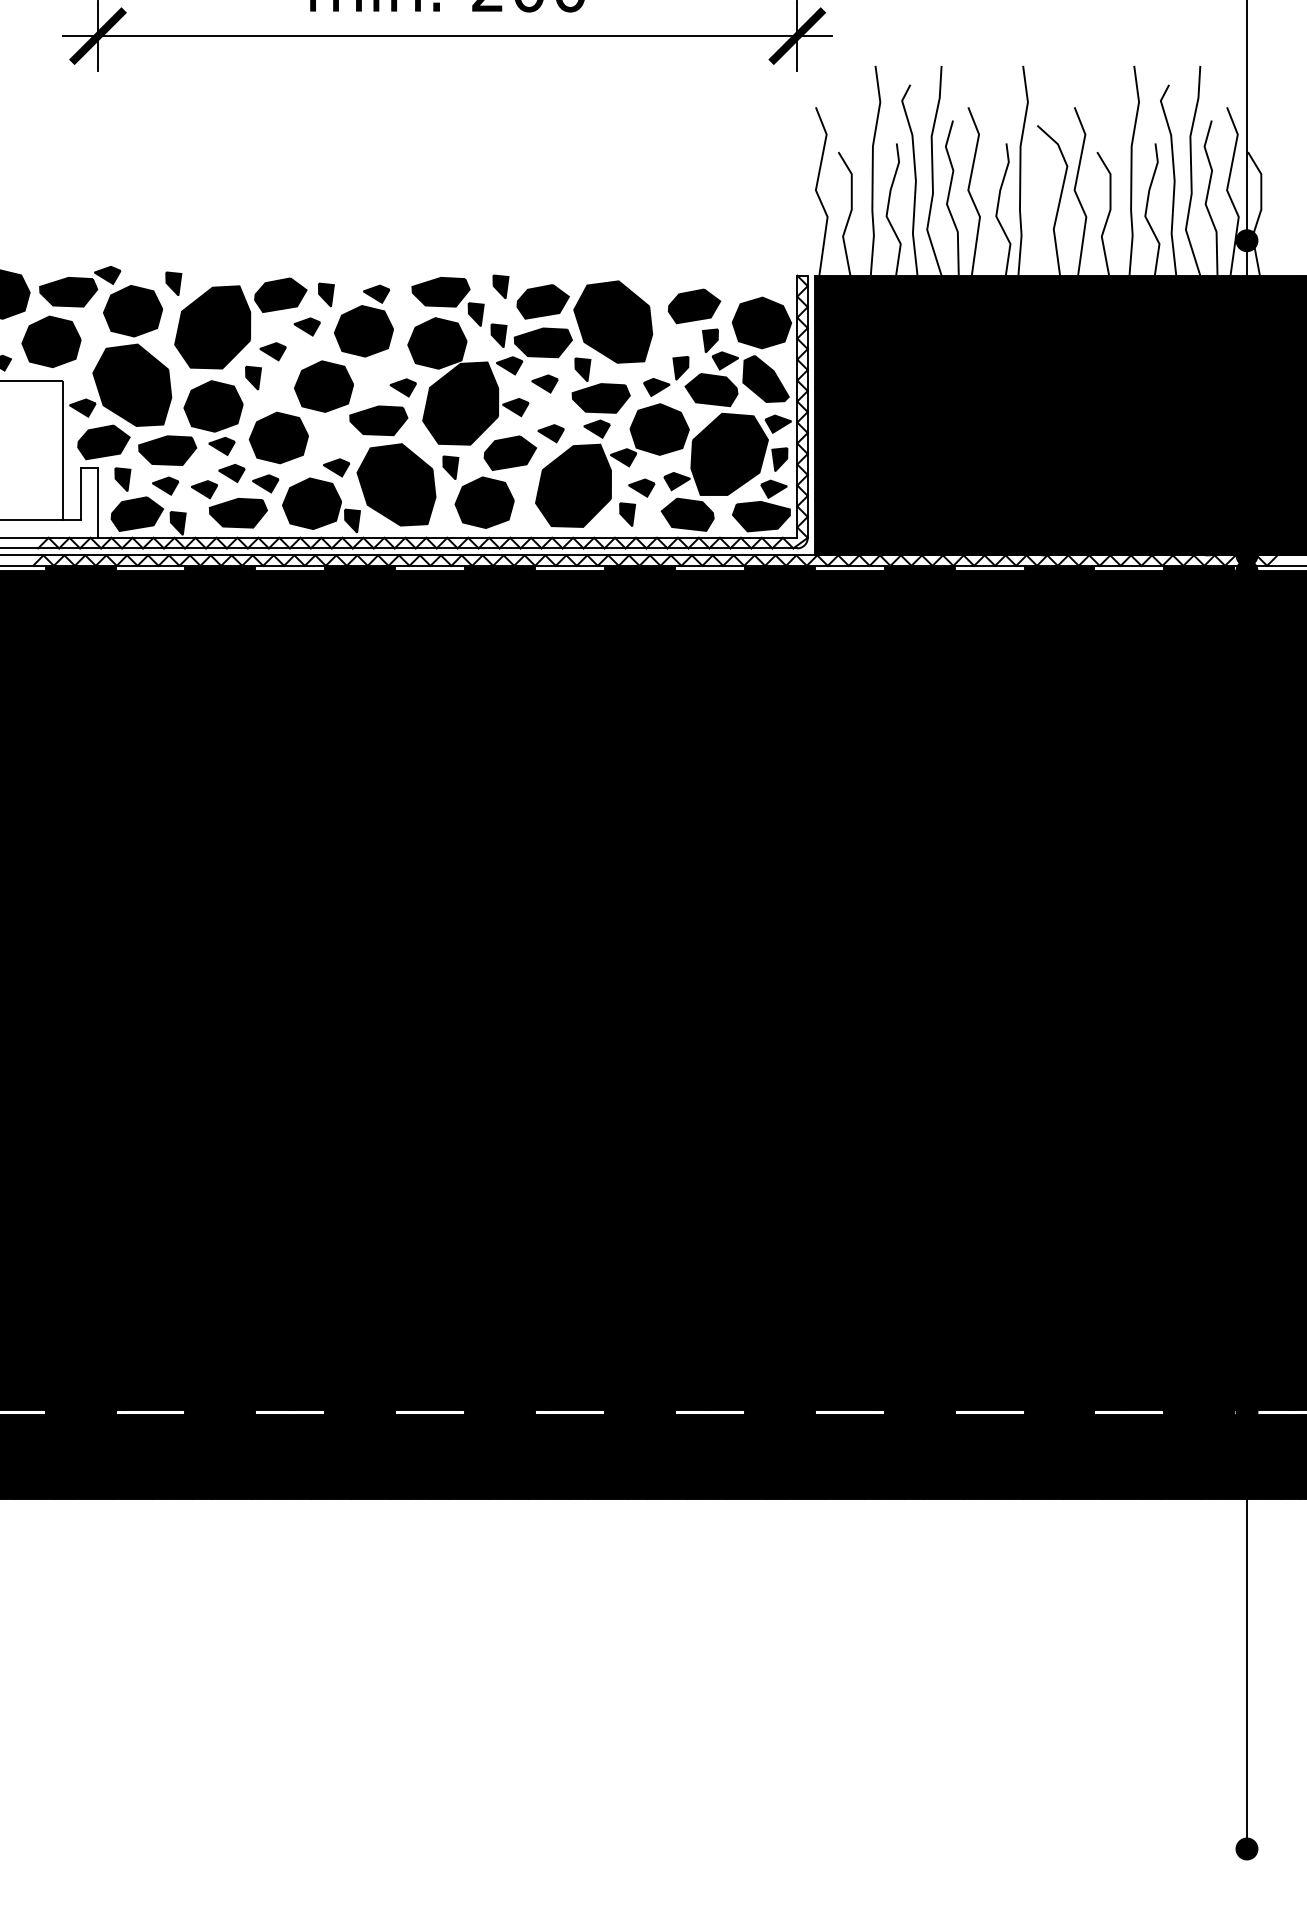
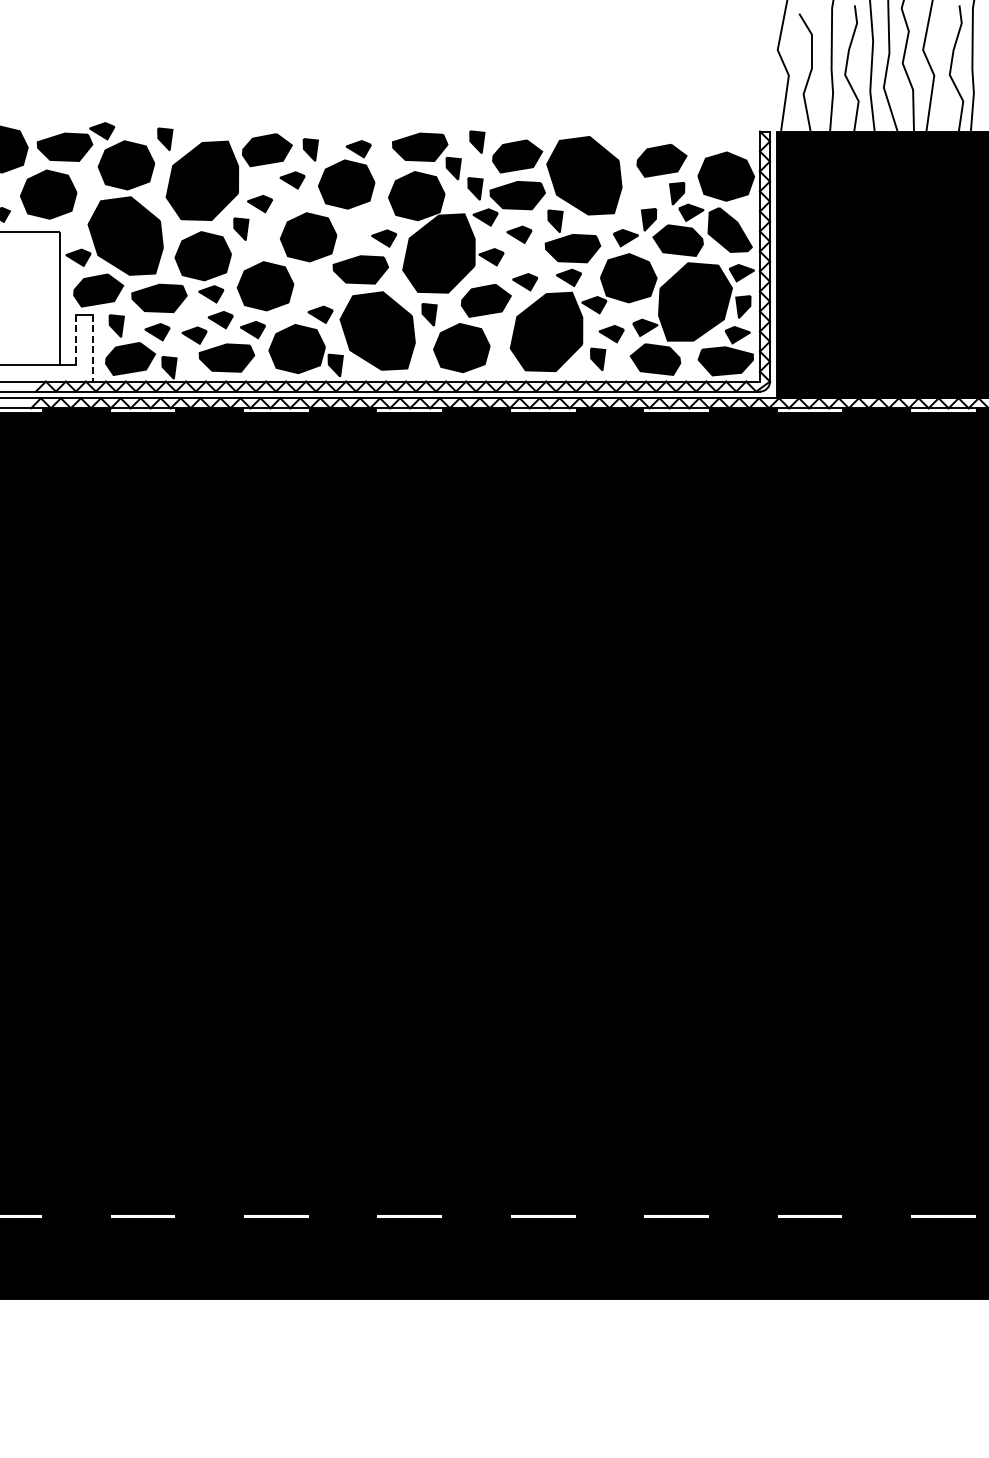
line: (80, 494) -> (76, 340), solid -> dashed
line: (98, 502) -> (93, 347), solid -> dashed

